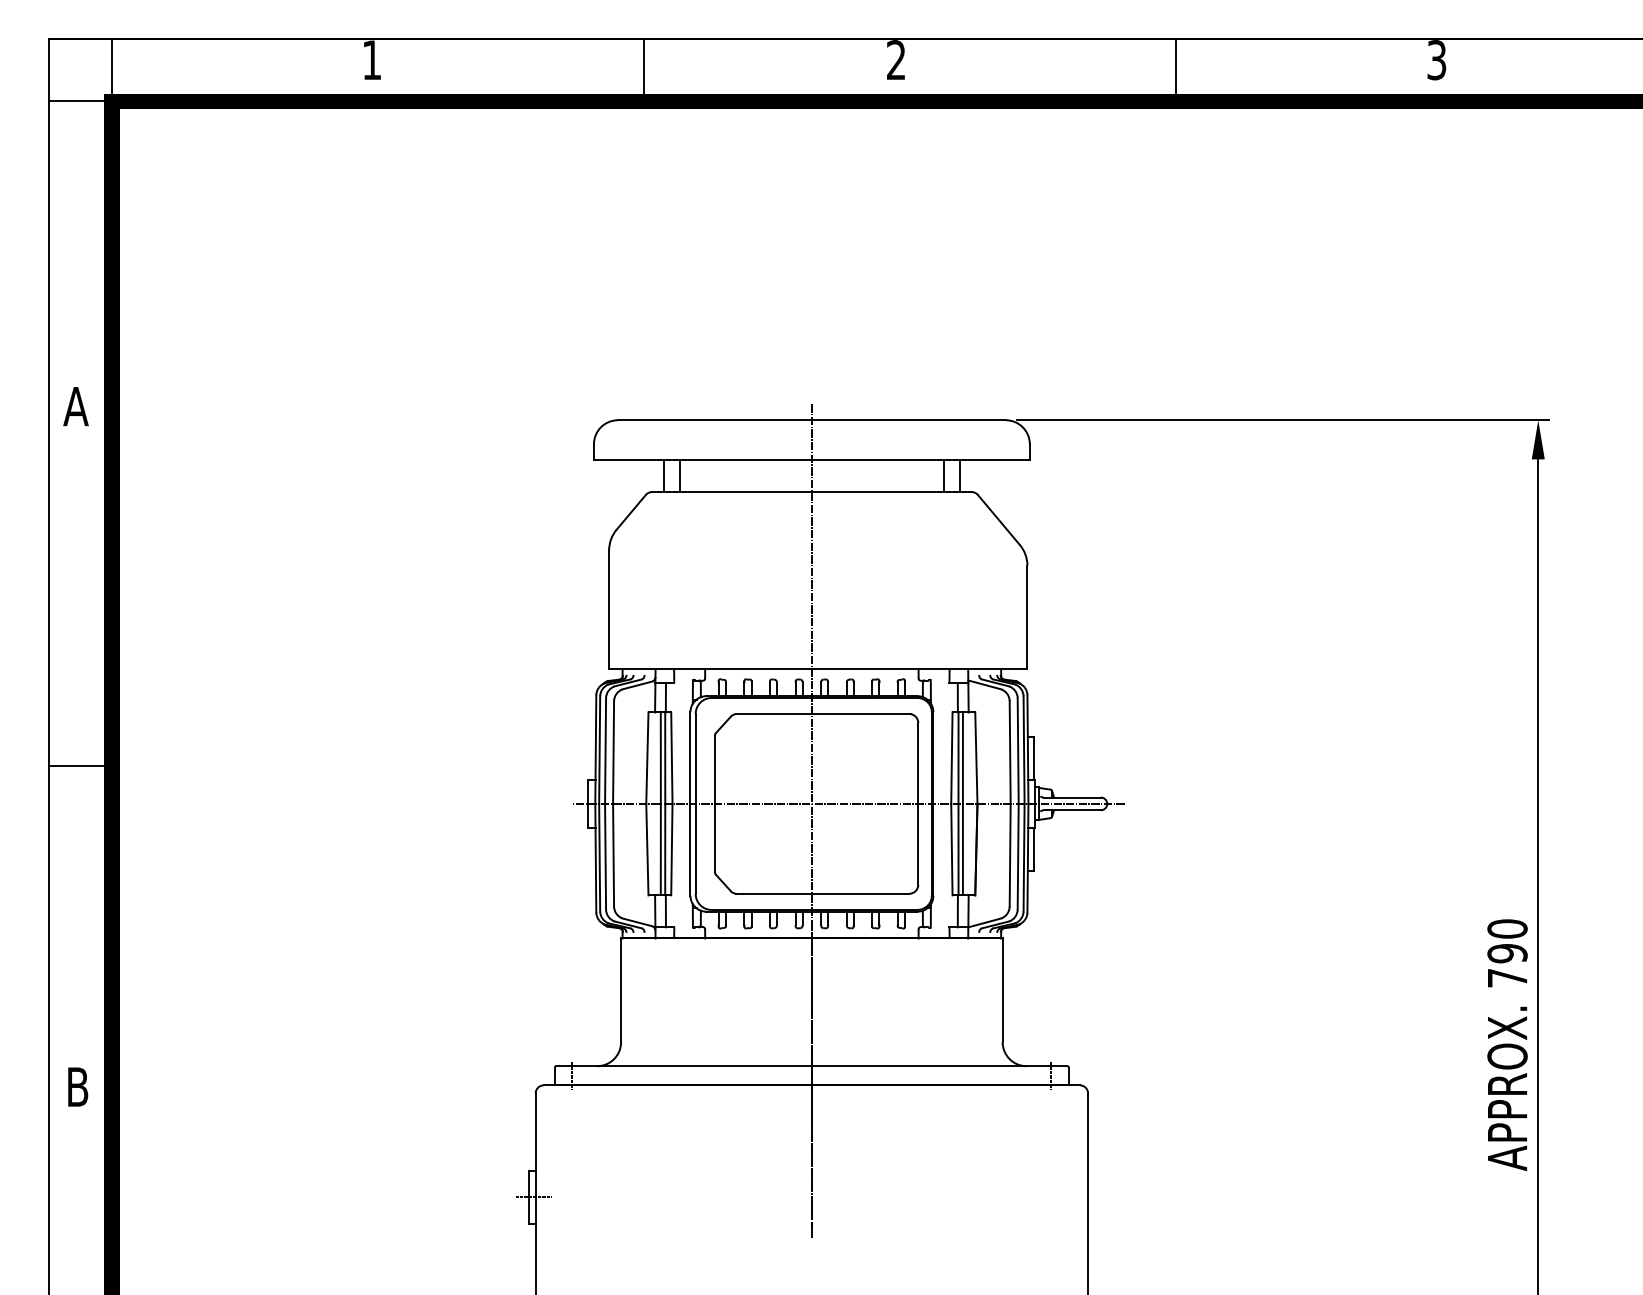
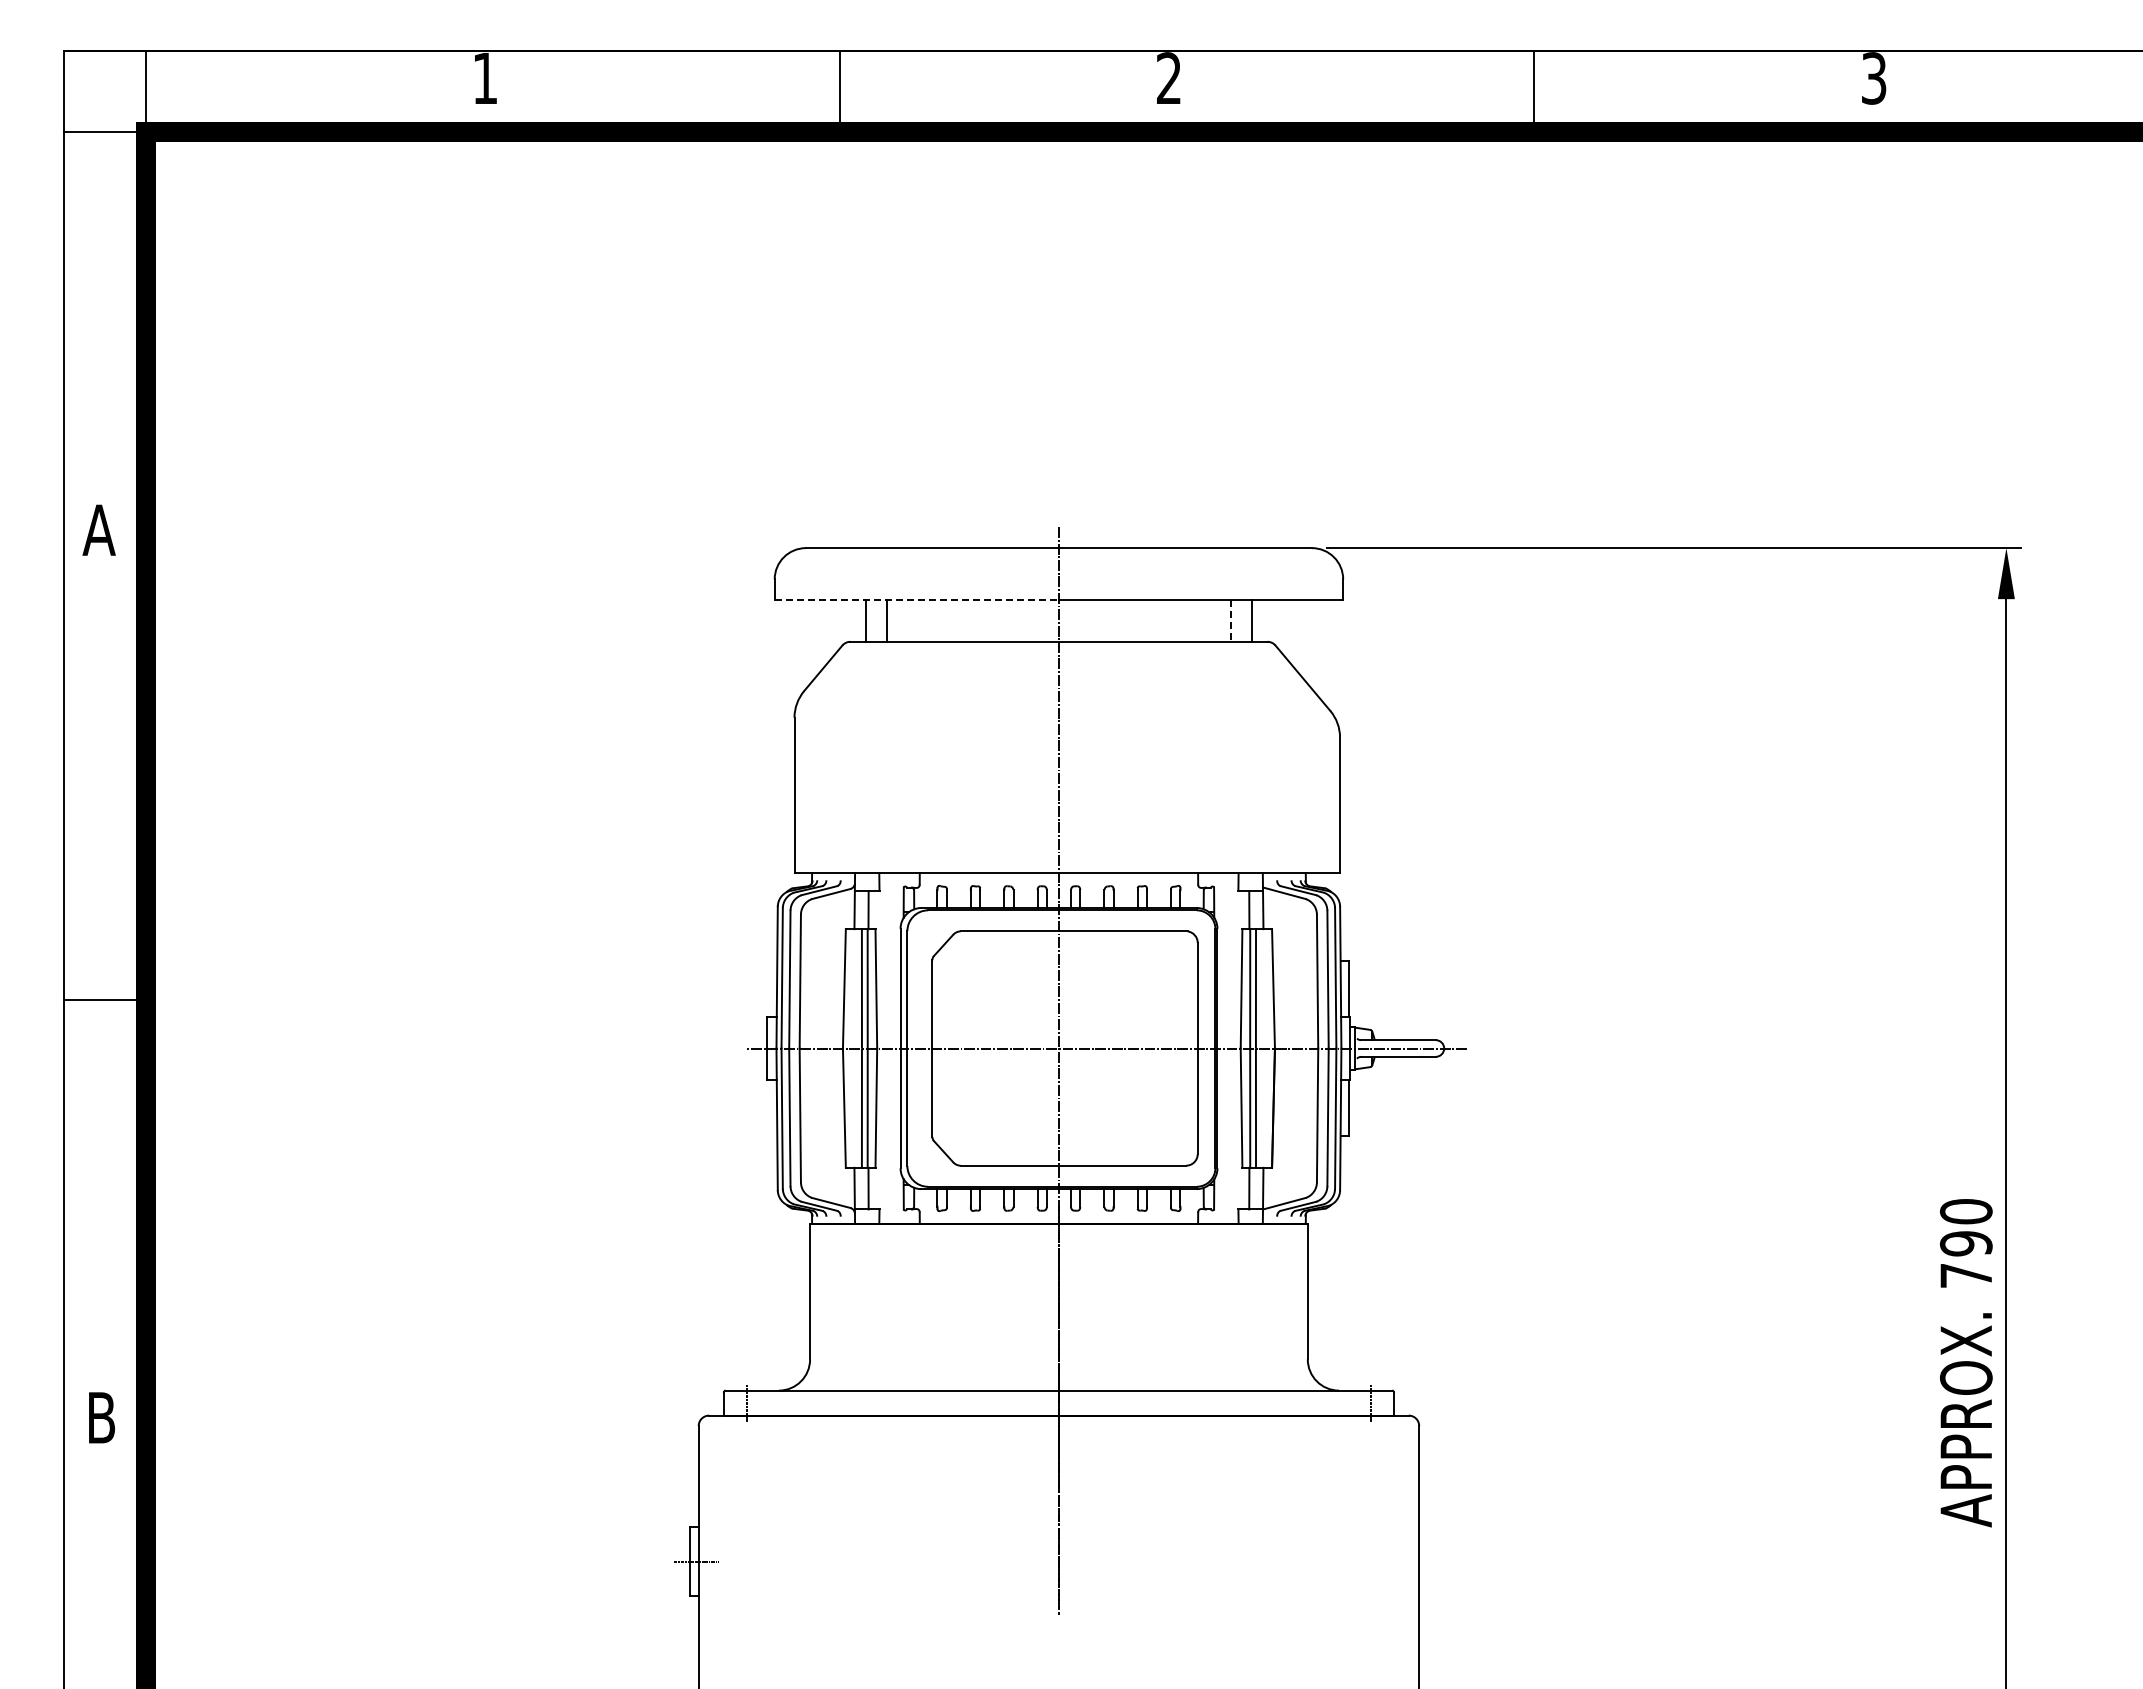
line: (703, 460) -> (917, 600), solid -> dashed
line: (943, 476) -> (1230, 621), solid -> dashed

